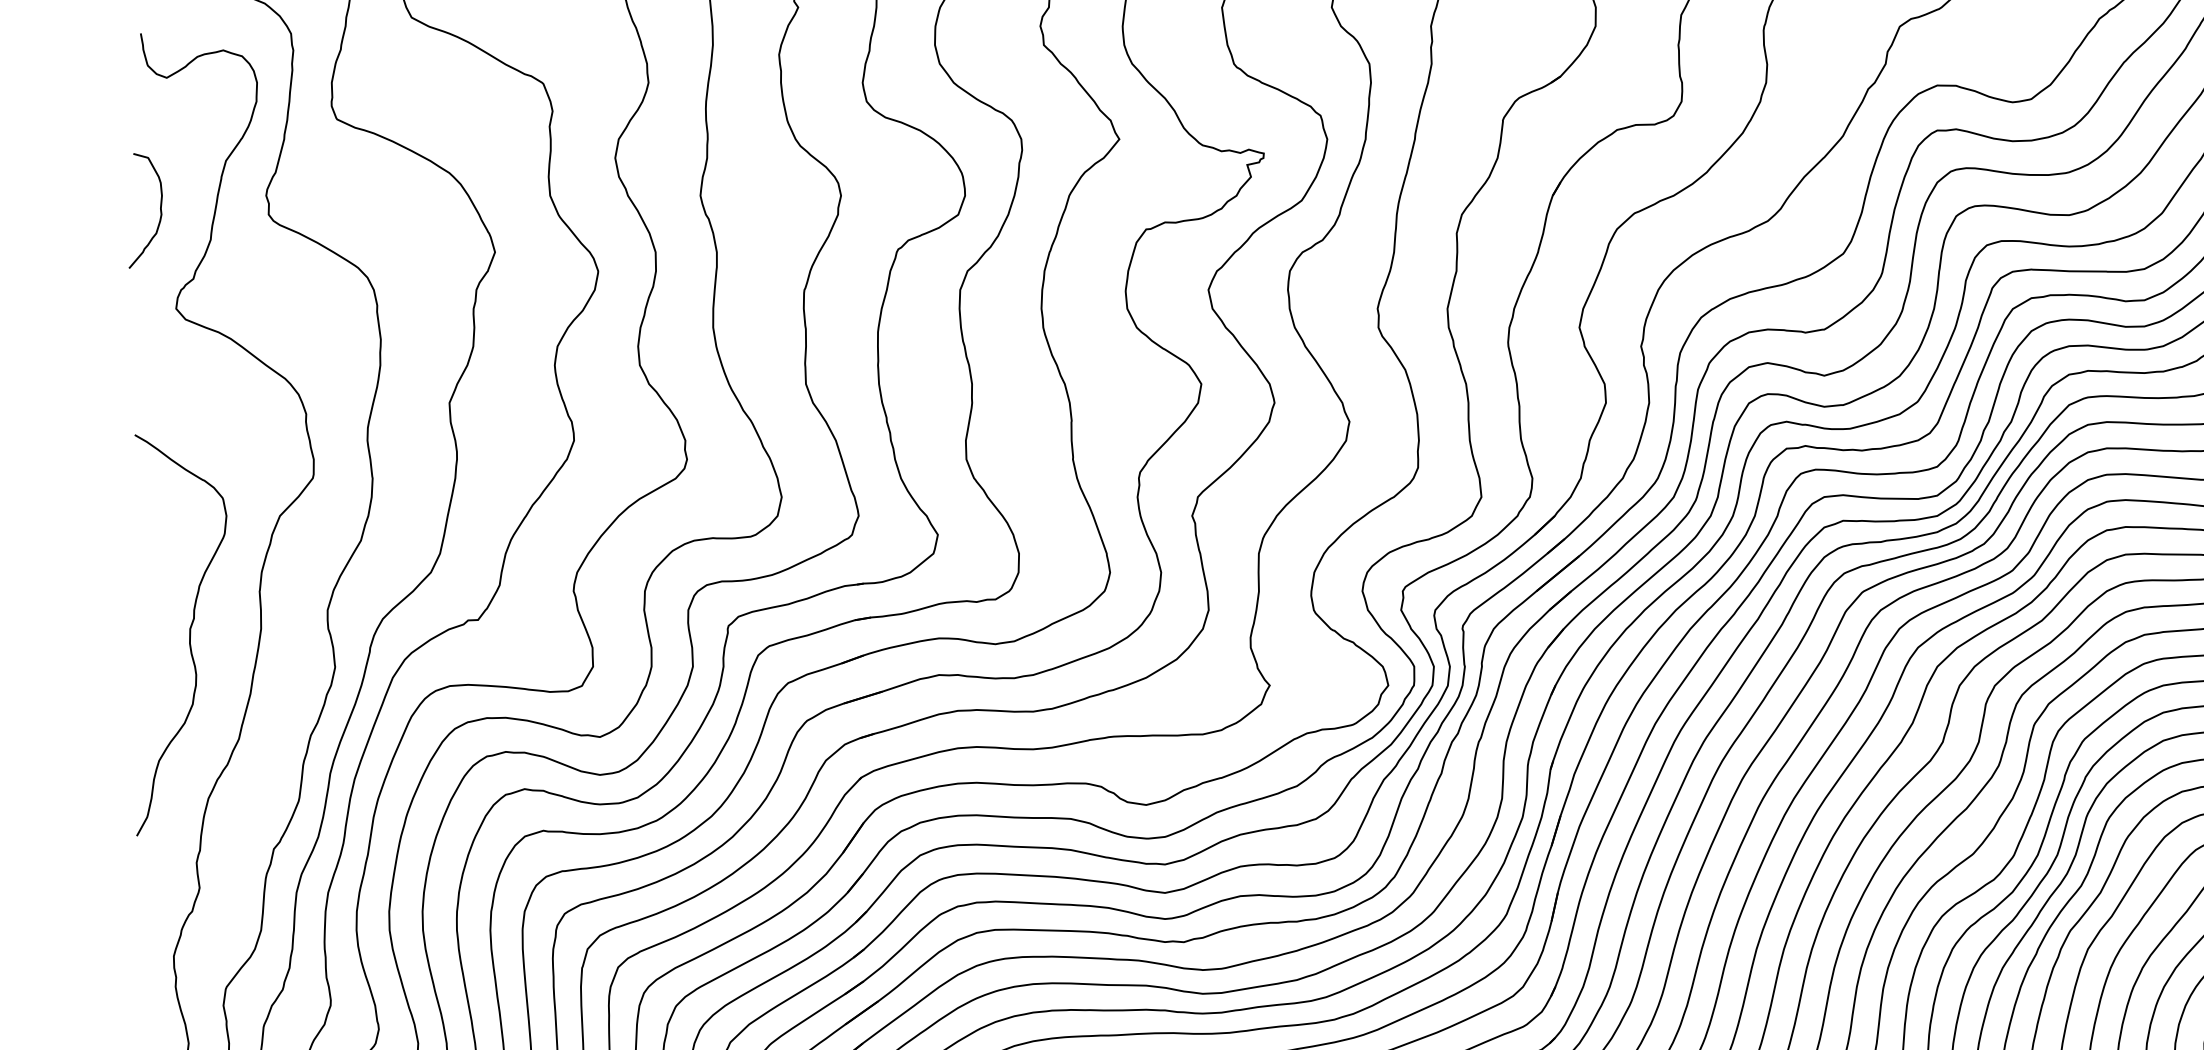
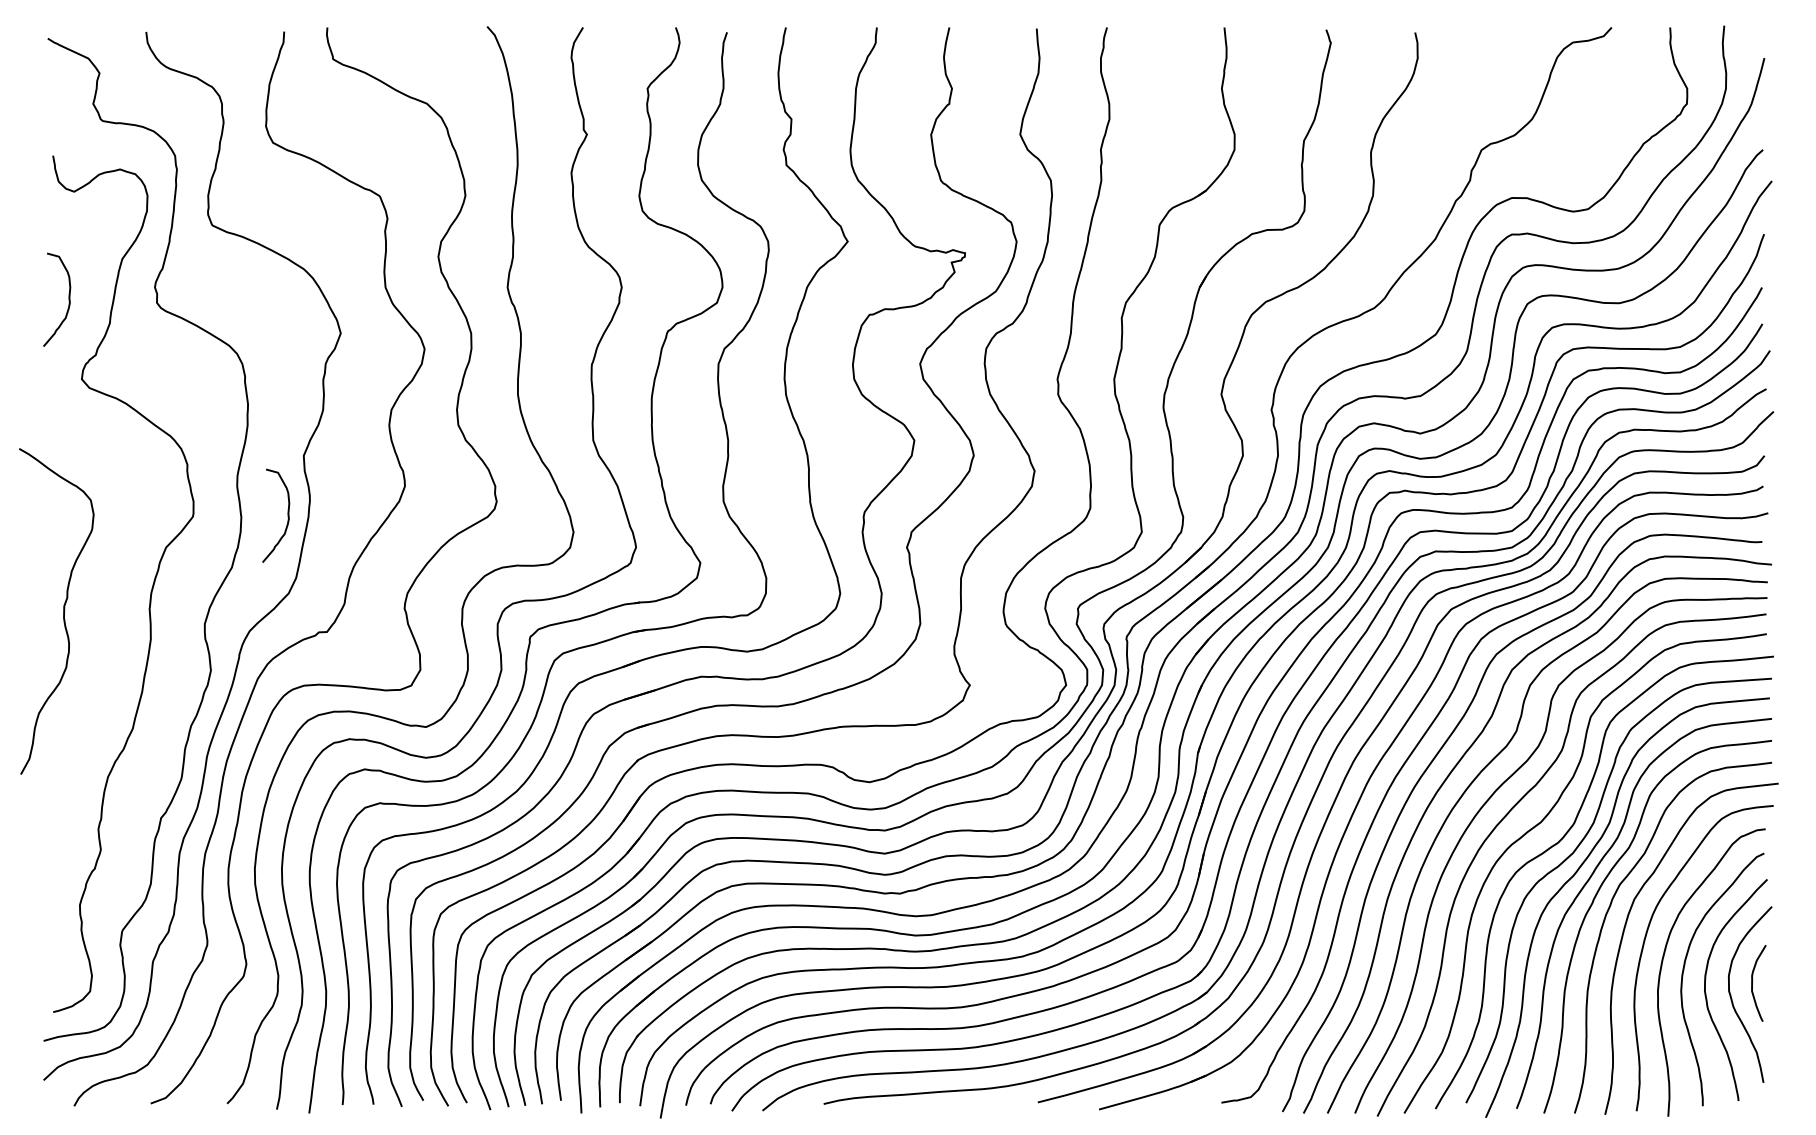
curve: (429, 476) -> (287, 515), added
curve: (189, 635) -> (63, 611), moved

